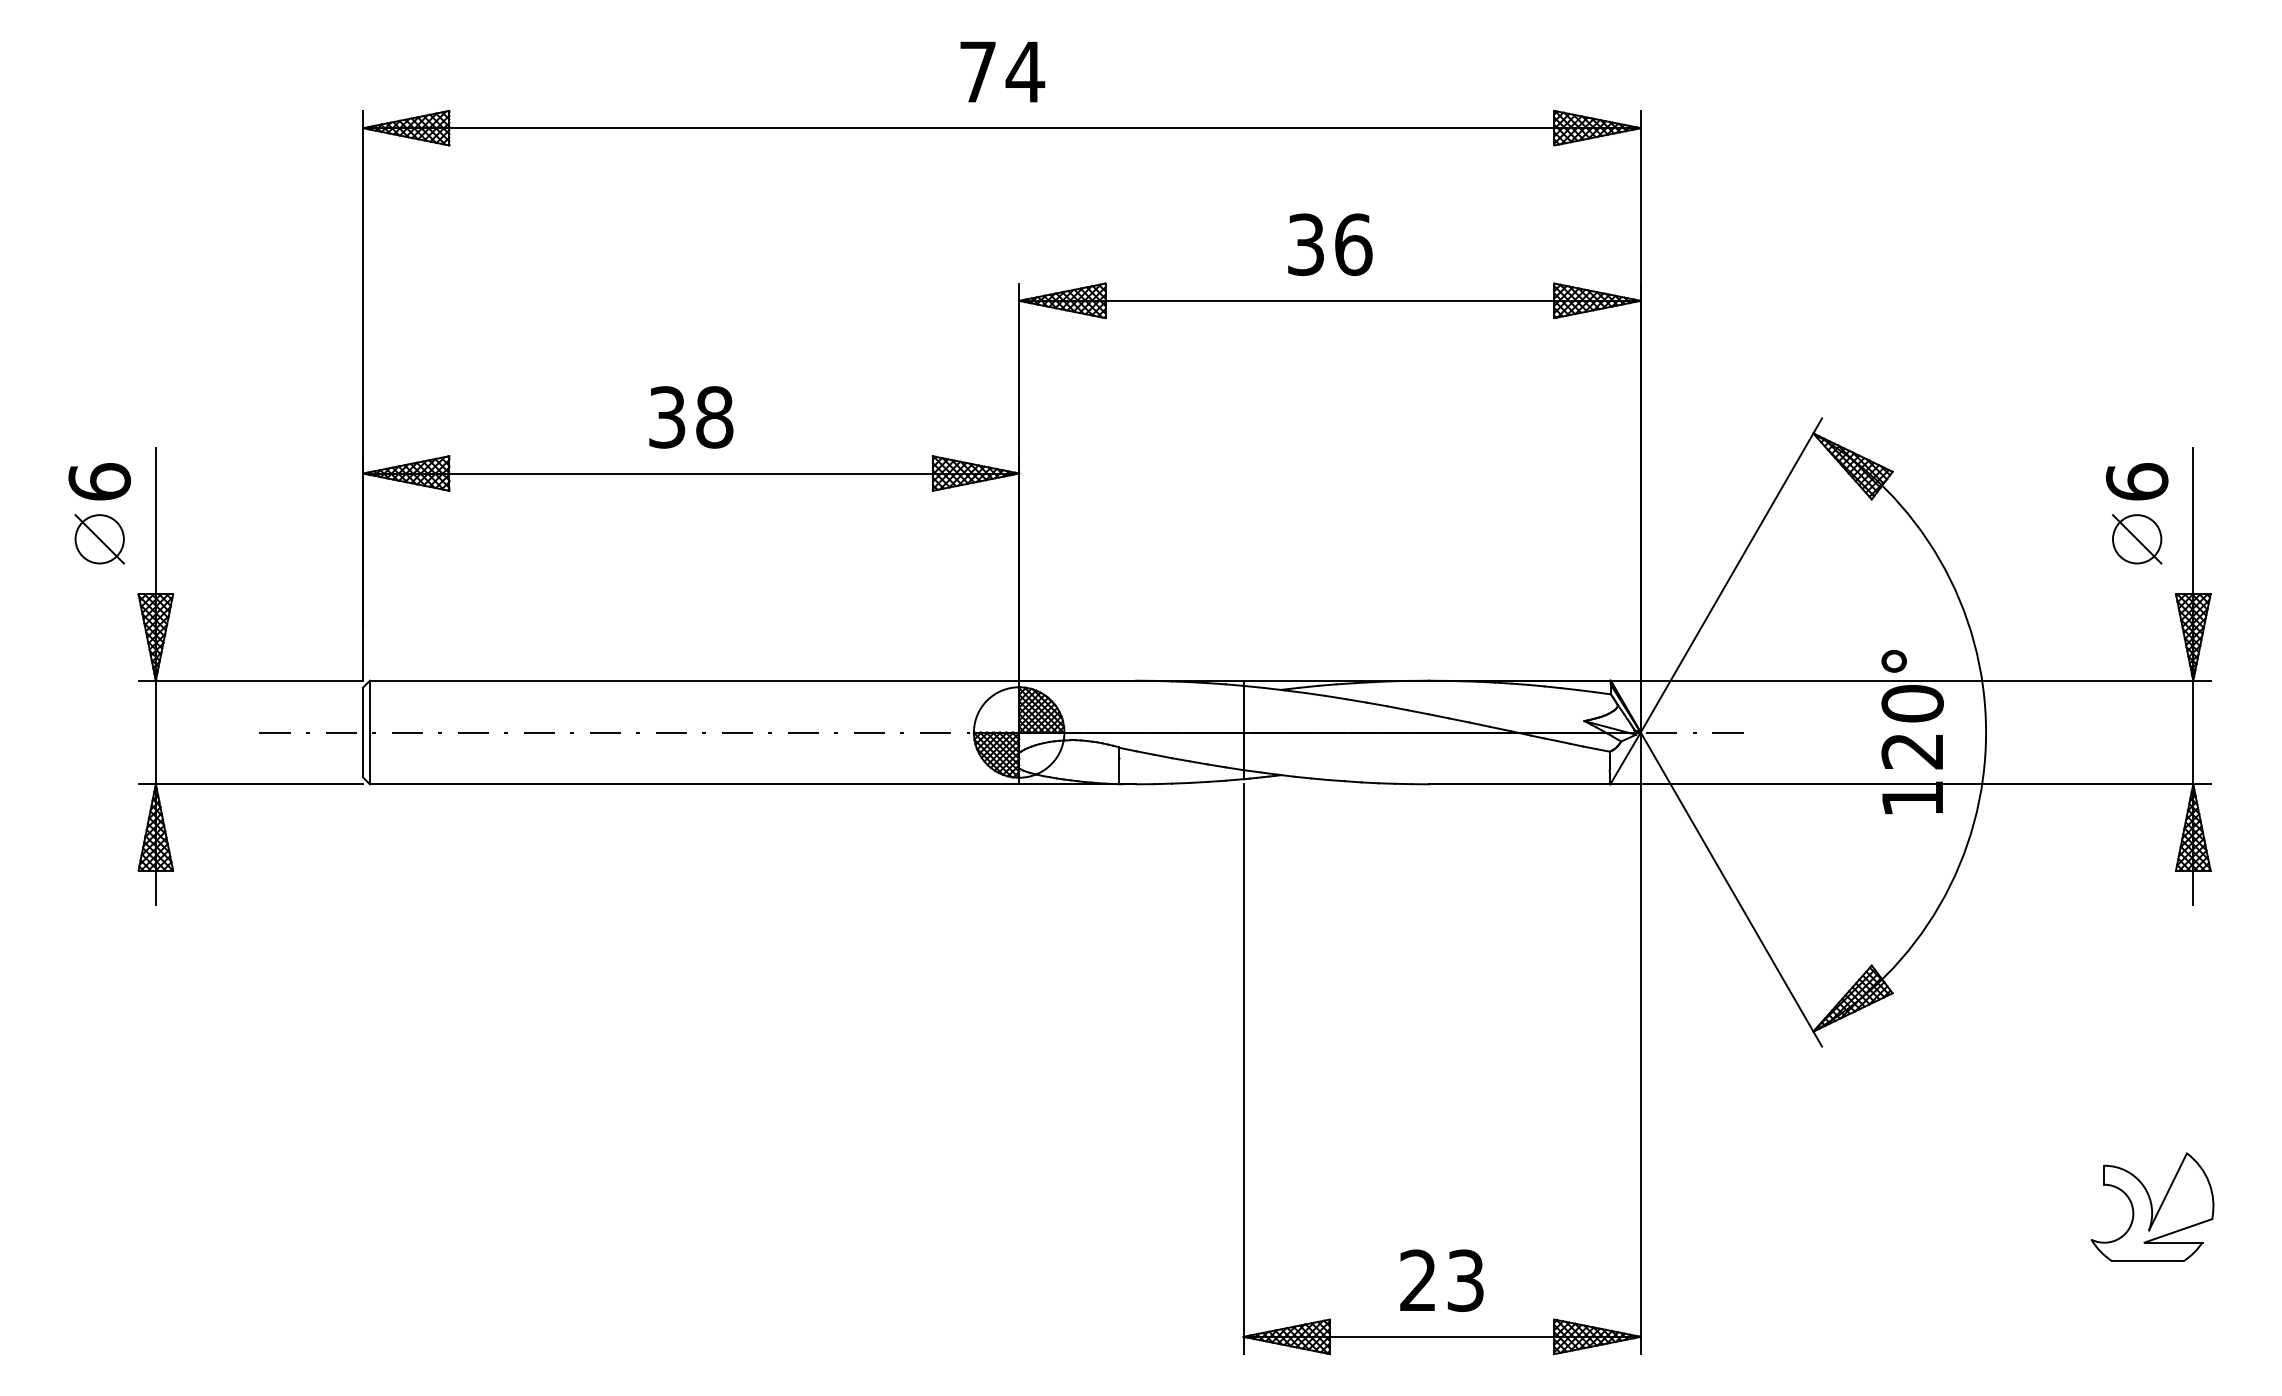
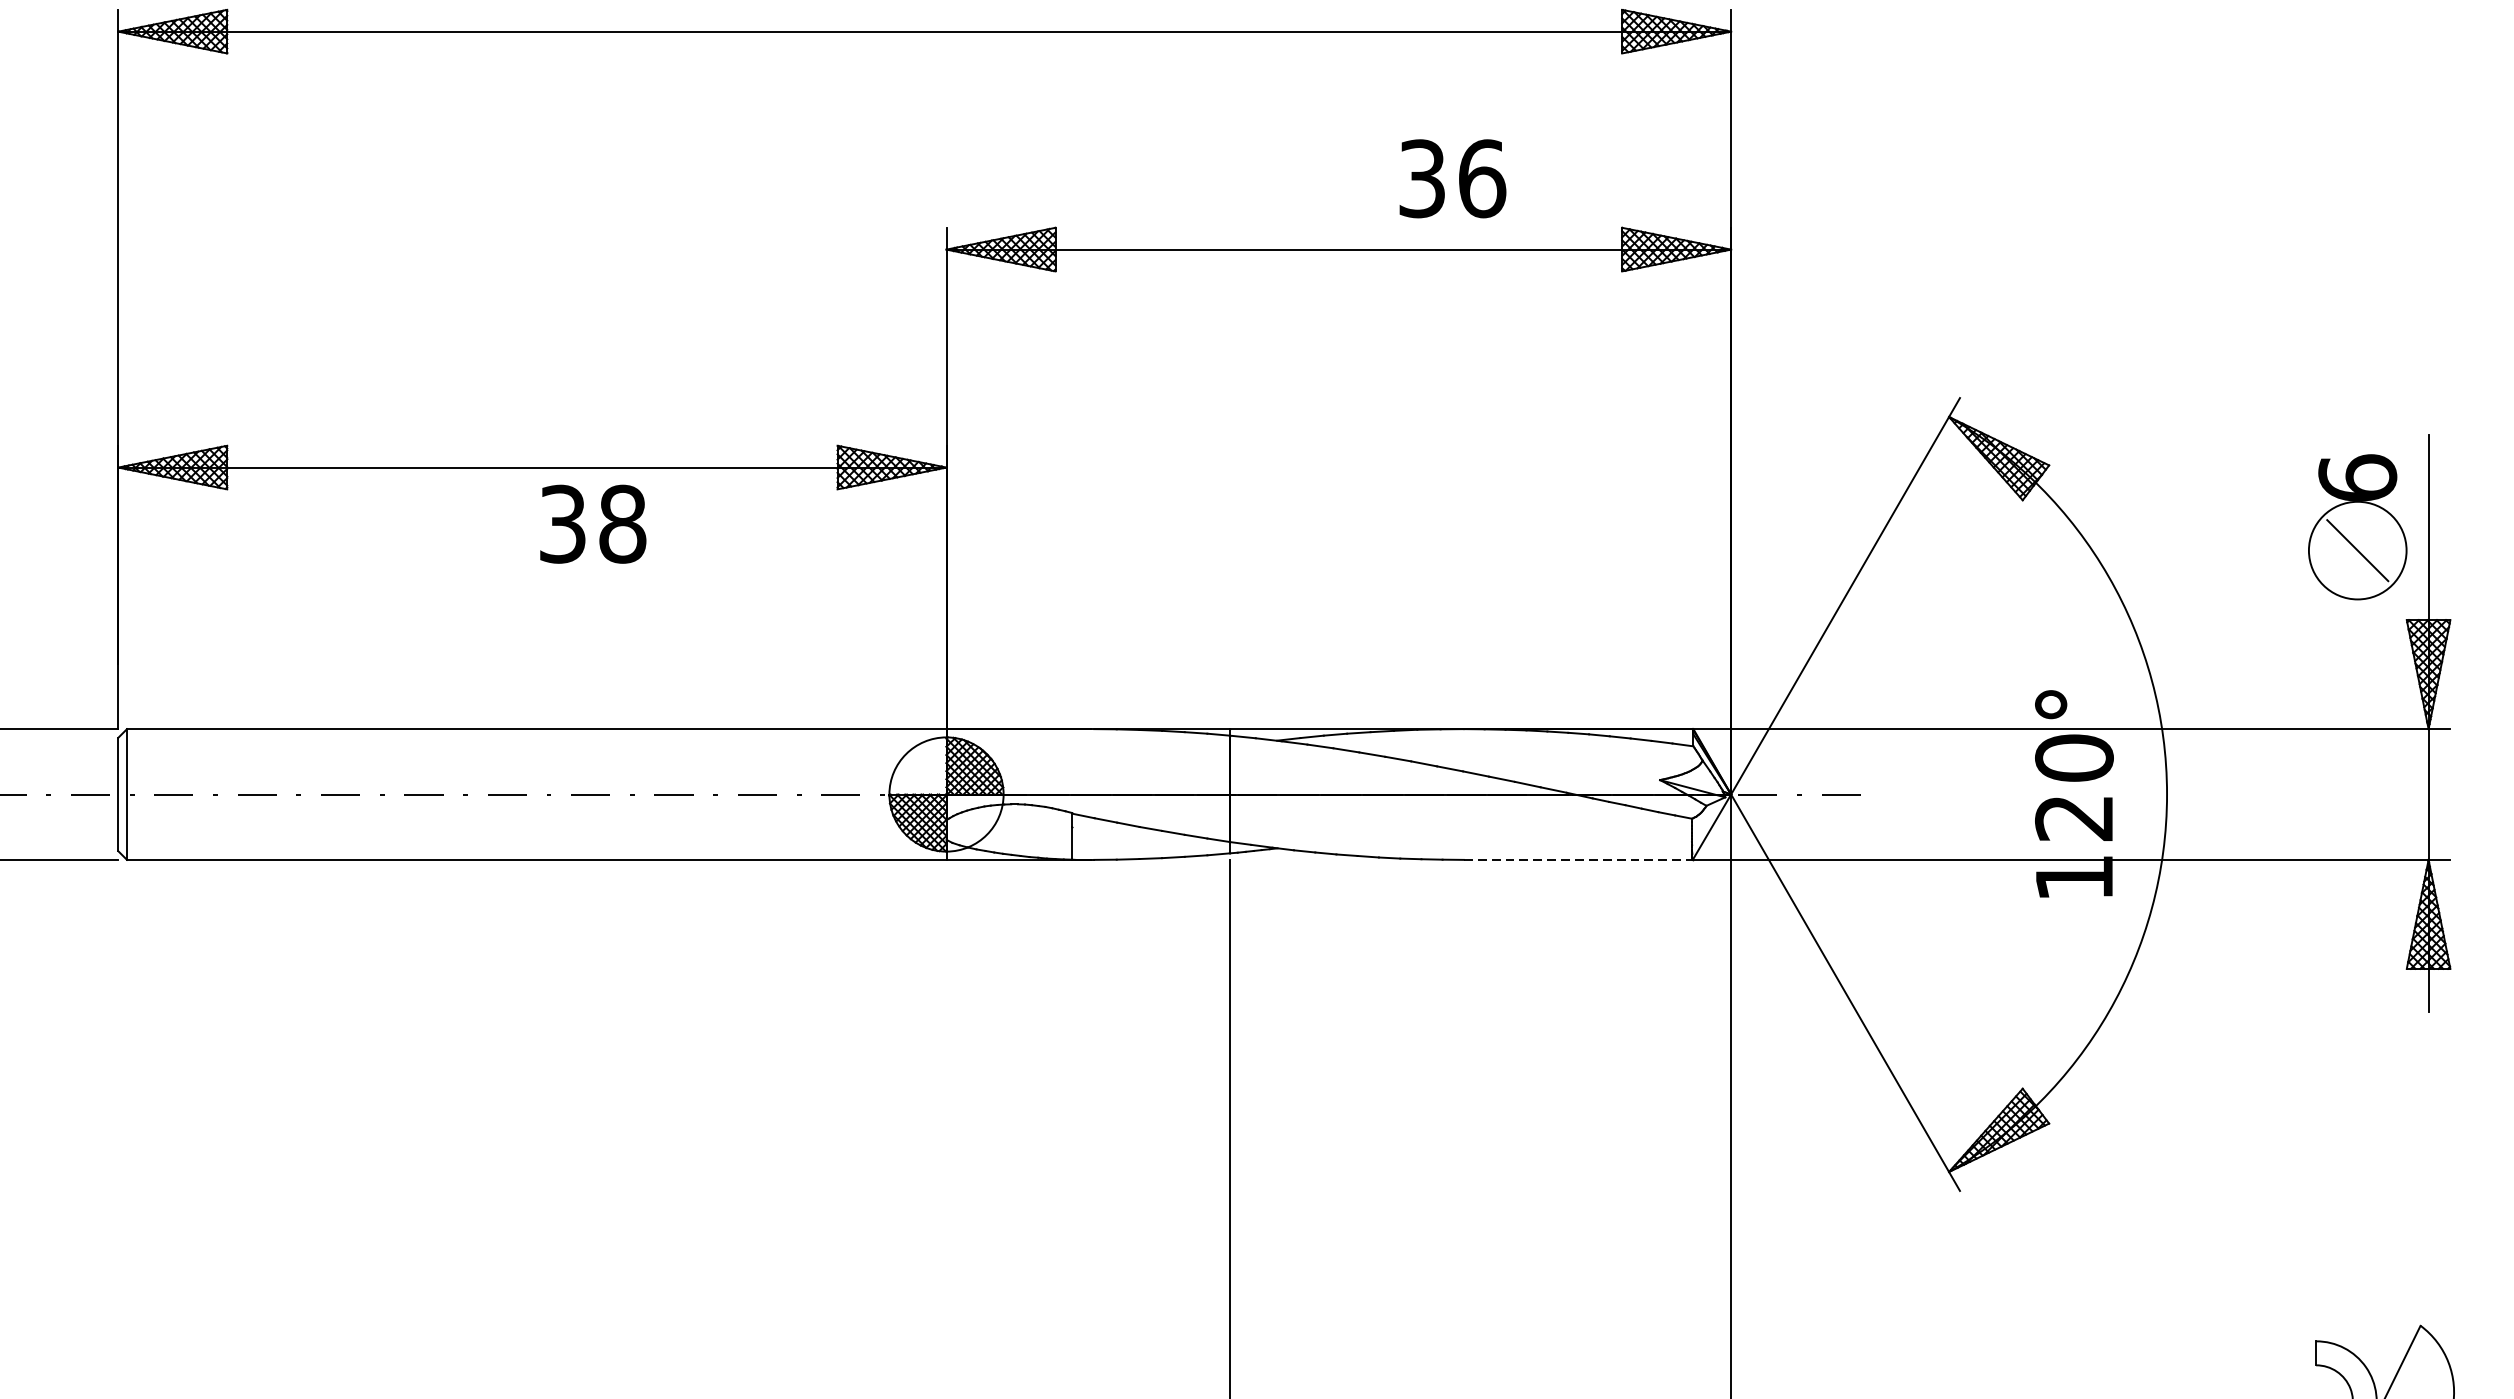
text: (1330, 244) -> (1453, 178), moved
text: (691, 417) -> (593, 524), moved
circle: (2137, 539) -> (2358, 550), size x1.6
line: (1519, 784) -> (1578, 860), solid -> dashed

